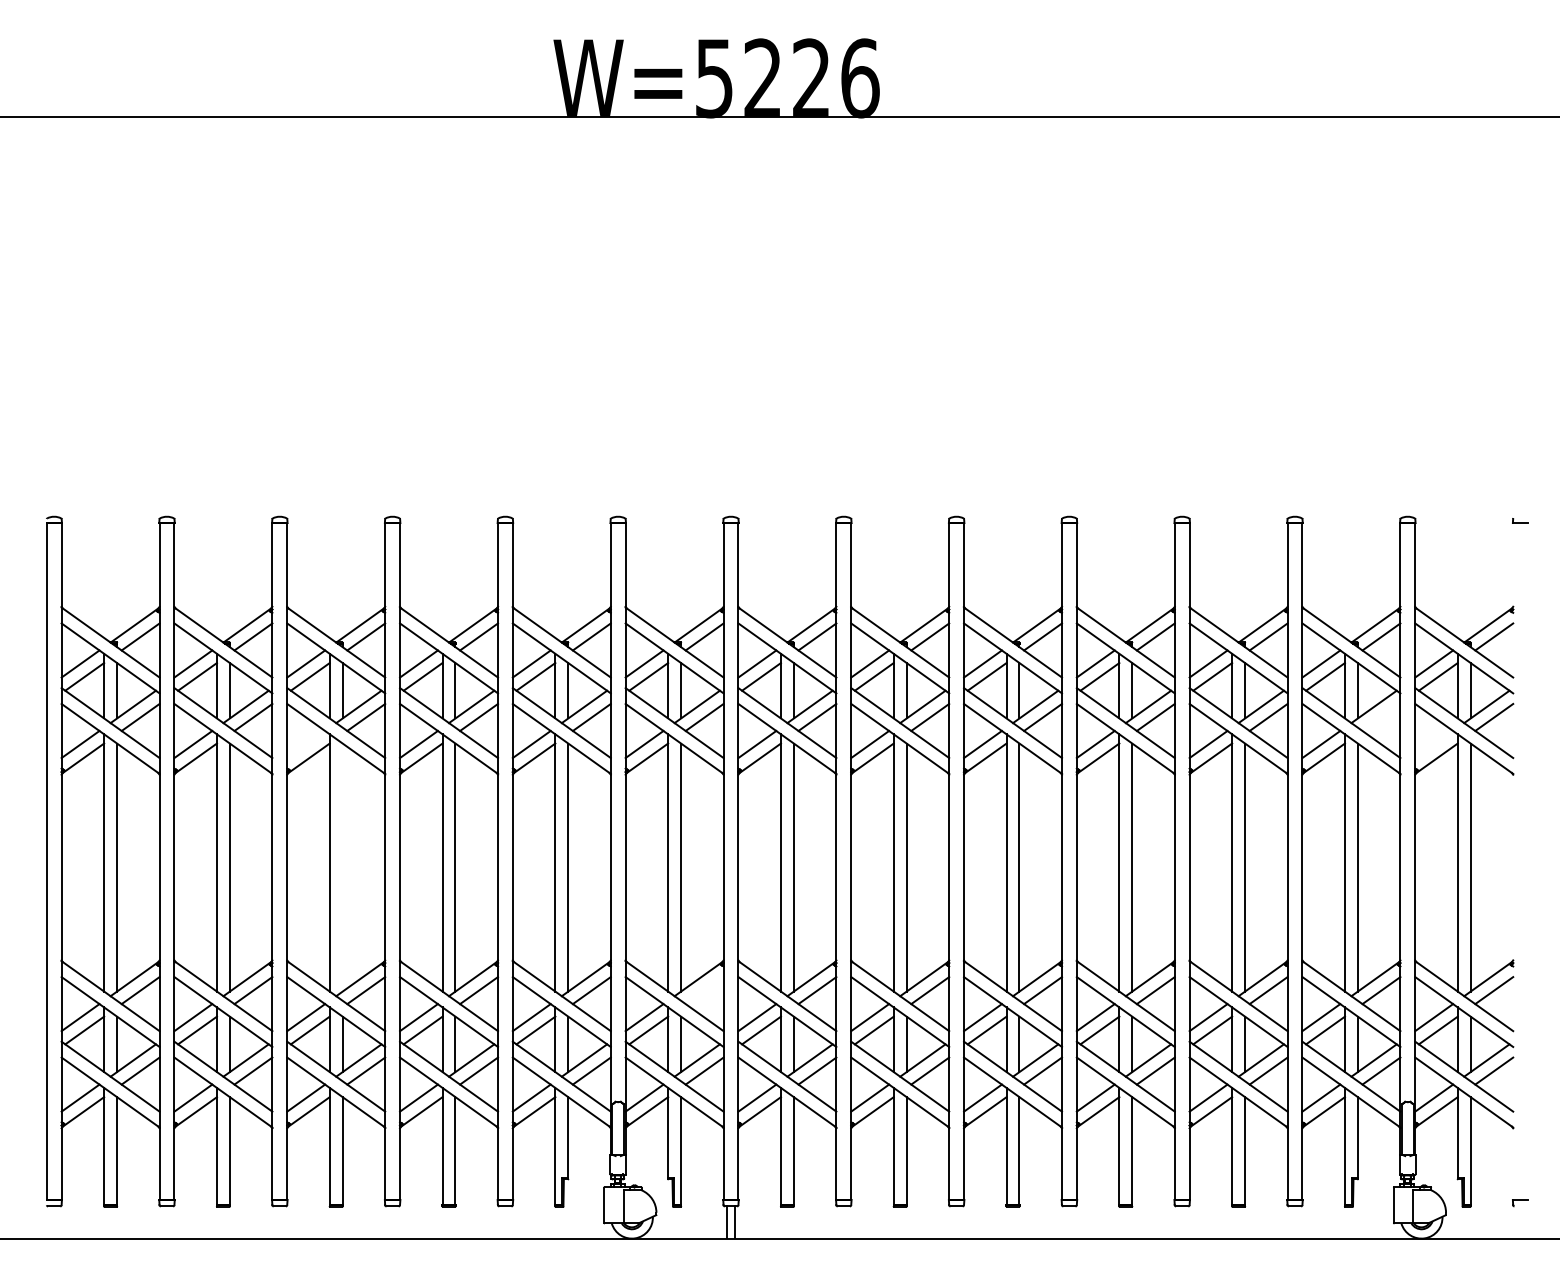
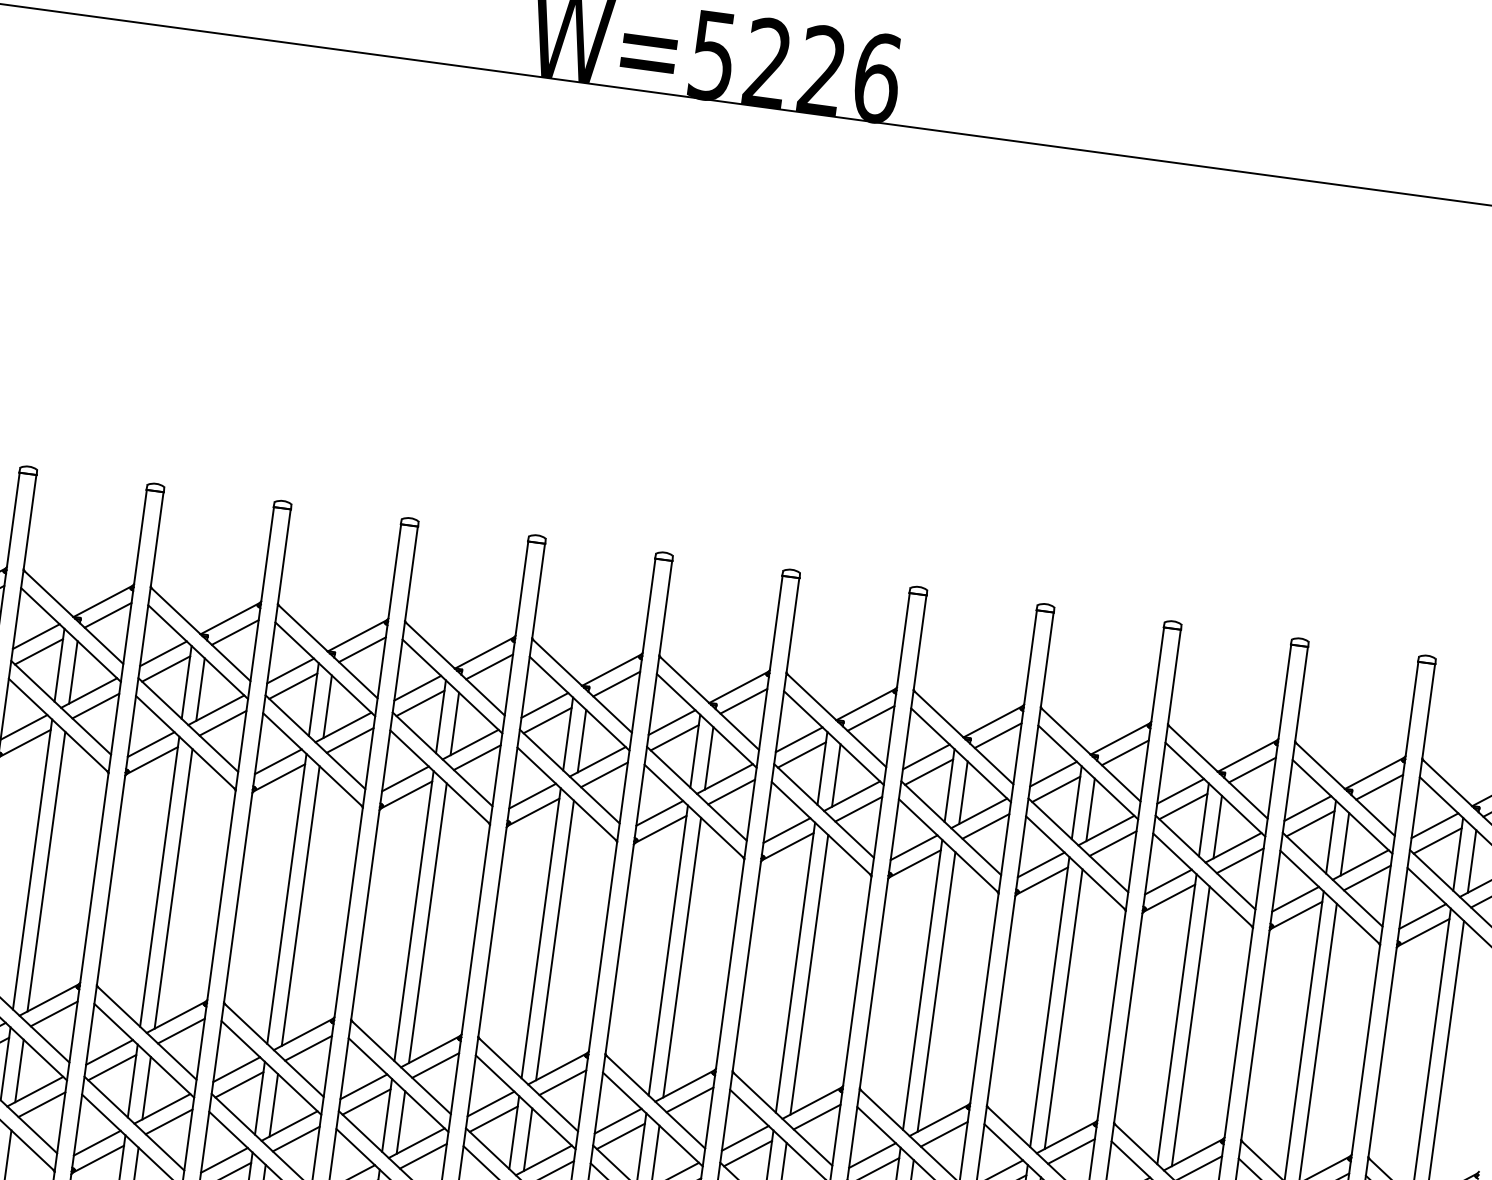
line: (1381, 716) -> (1367, 876), added
line: (306, 744) -> (151, 744), added
line: (1434, 744) -> (1423, 916), added
line: (342, 867) -> (173, 888), added
line: (704, 990) -> (562, 1082), added

